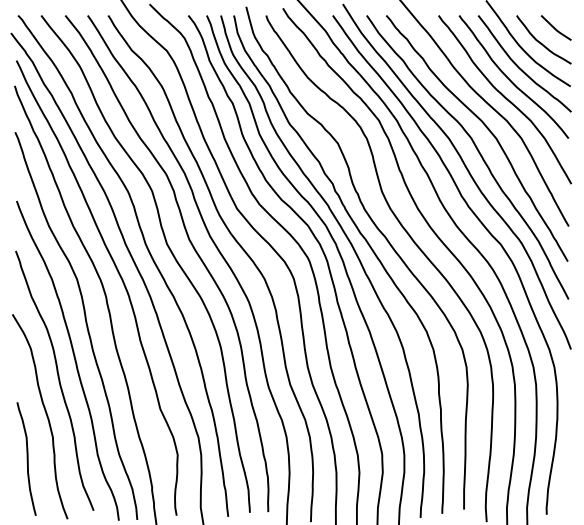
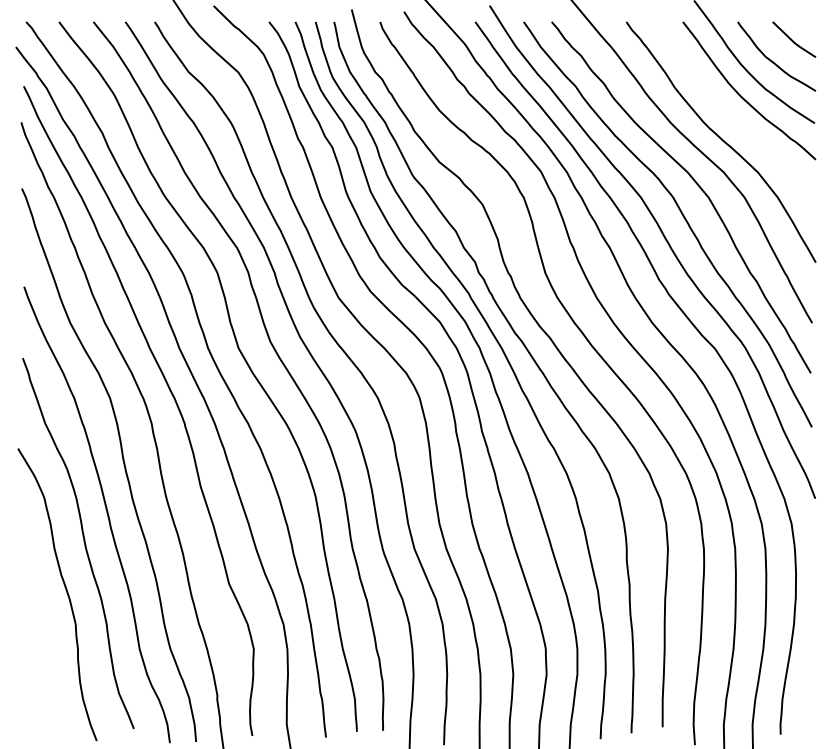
curve: (510, 79) -> (728, 113), removed
curve: (26, 458) -> (37, 654), removed

